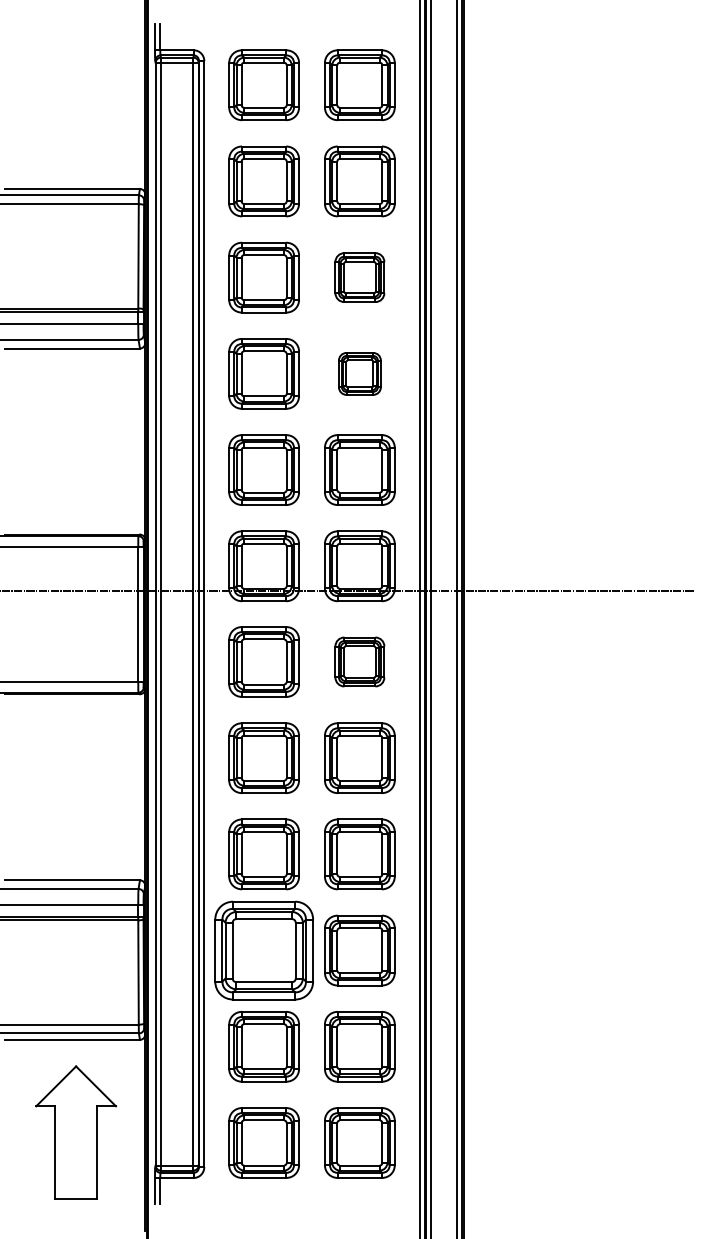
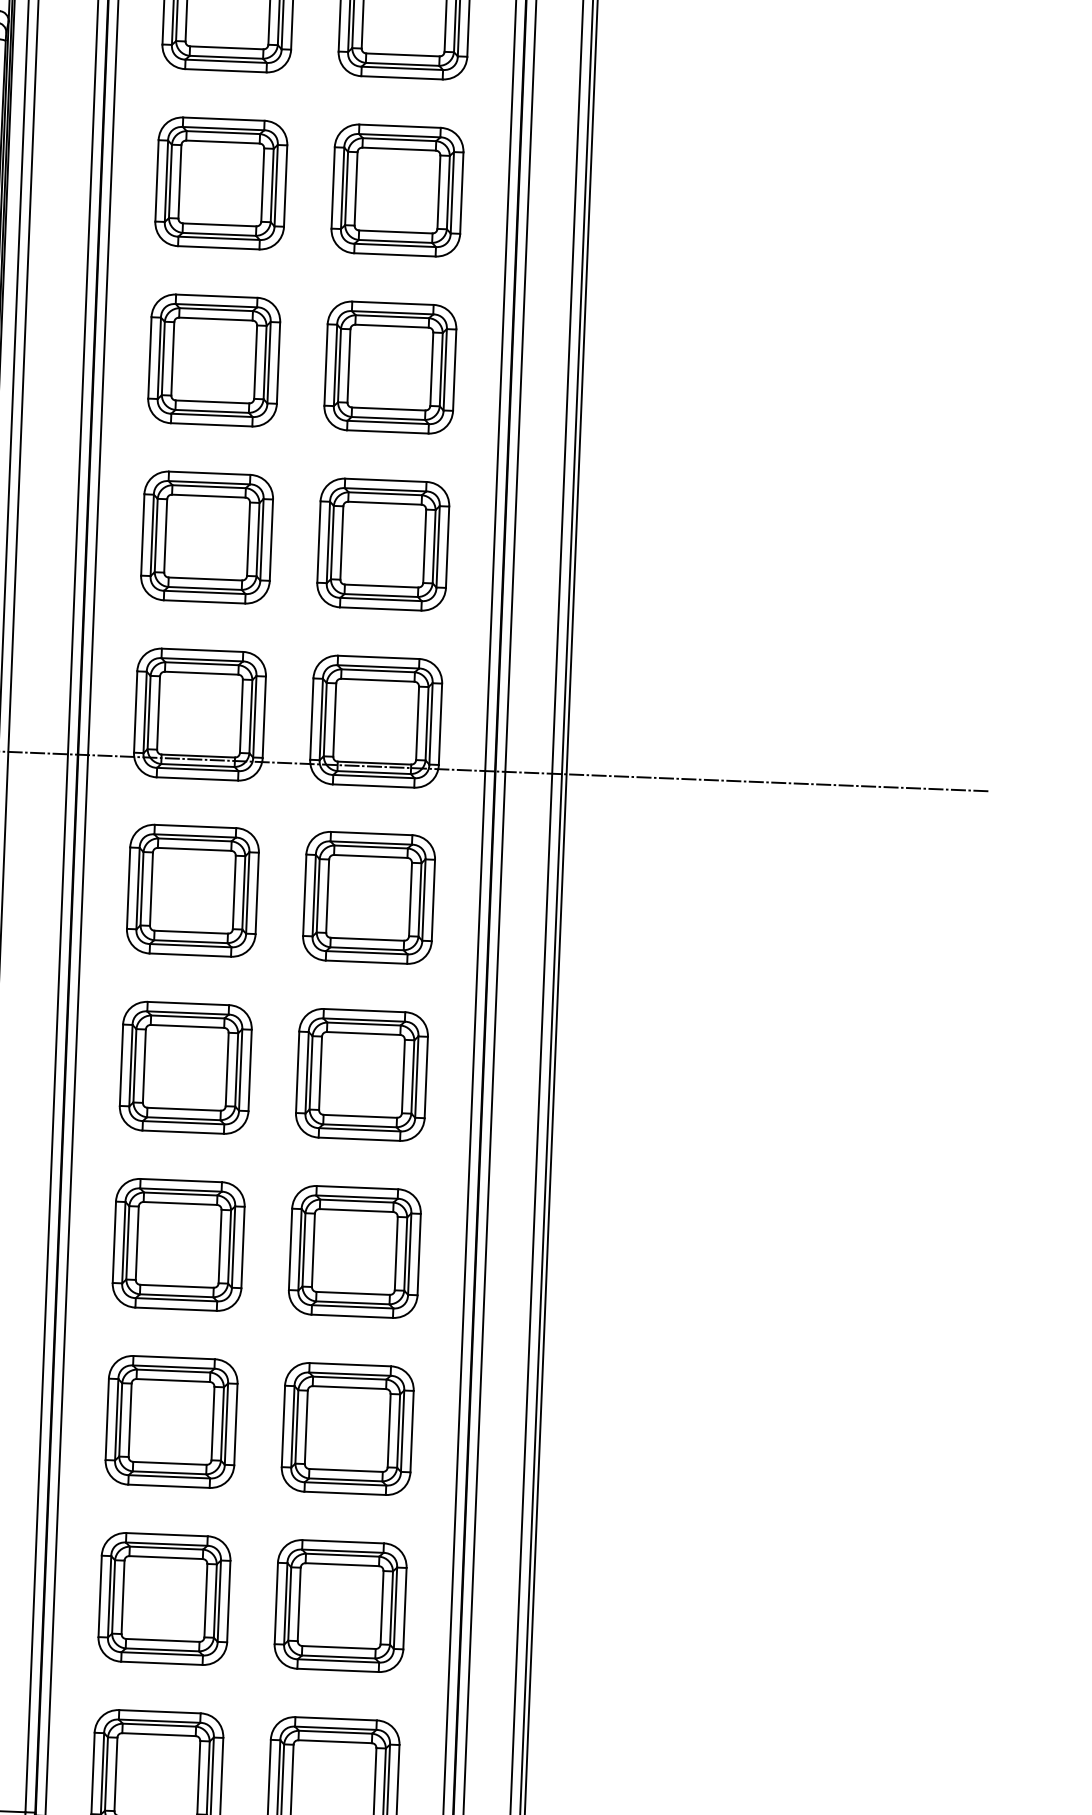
part: (359, 277) -> (396, 190), size x1.43
part: (359, 373) -> (389, 366), size x1.67
part: (359, 661) -> (368, 896), size x1.43
part: (263, 950) -> (170, 1421), size x0.71

